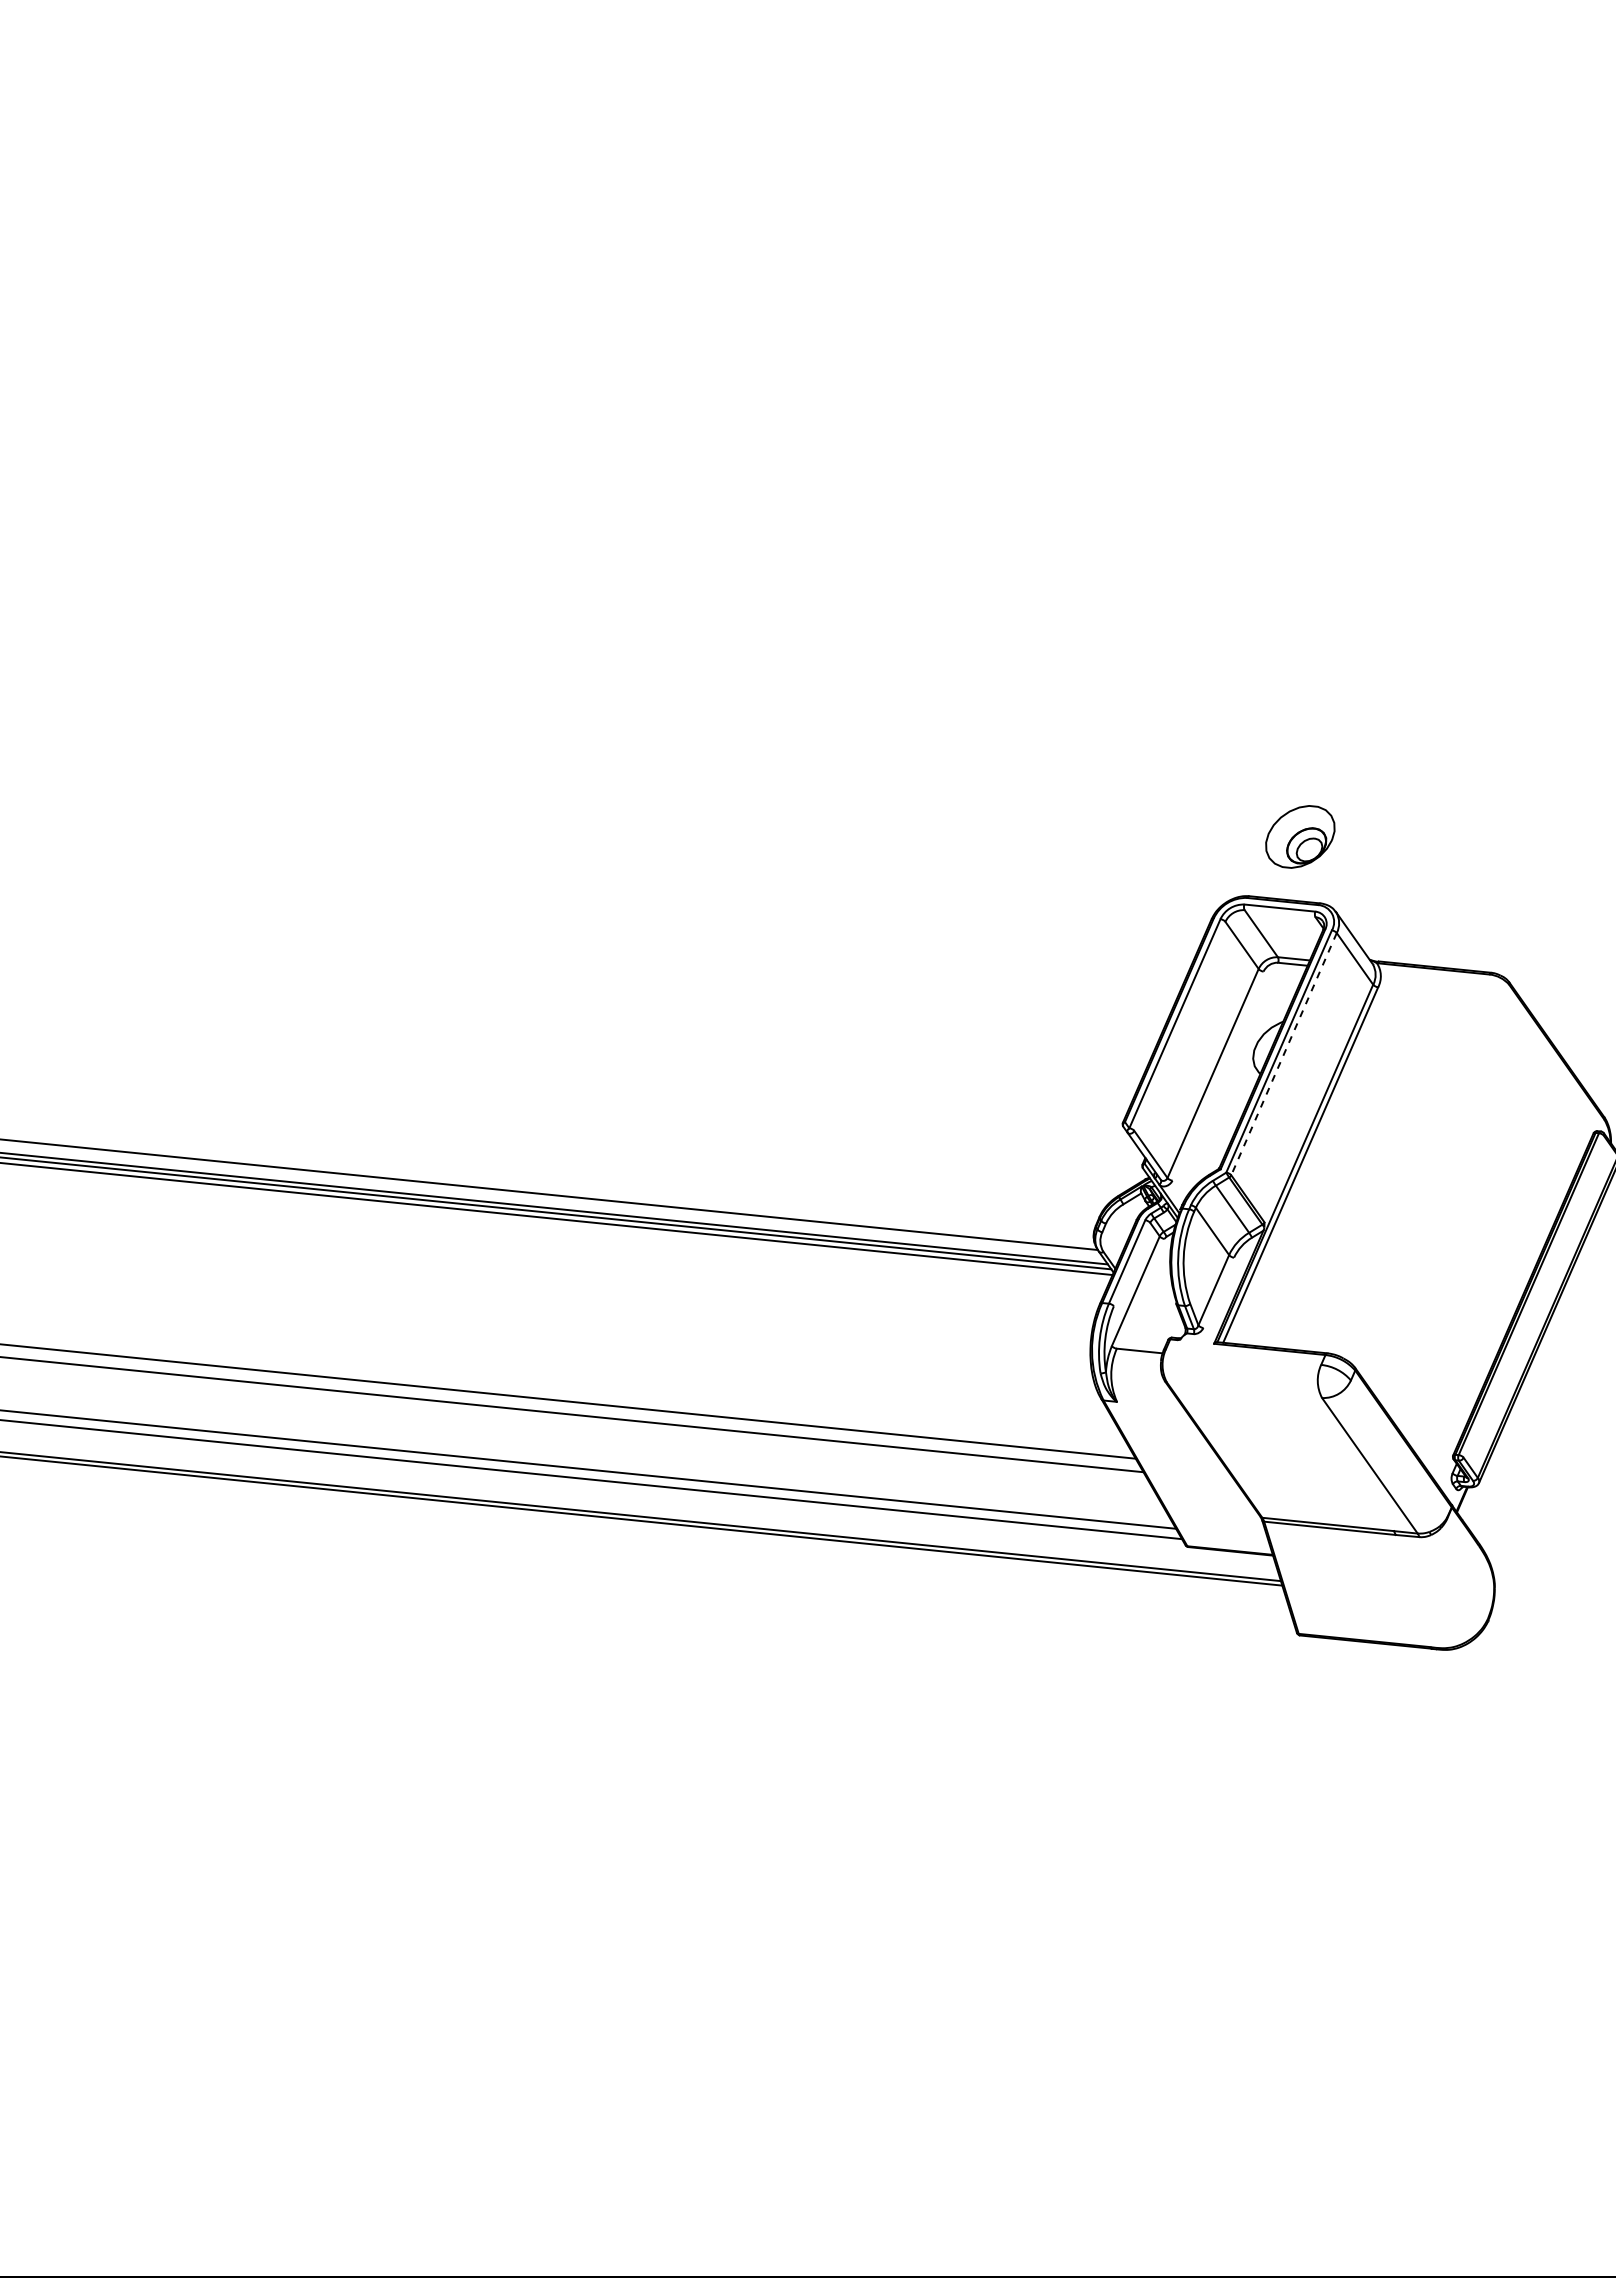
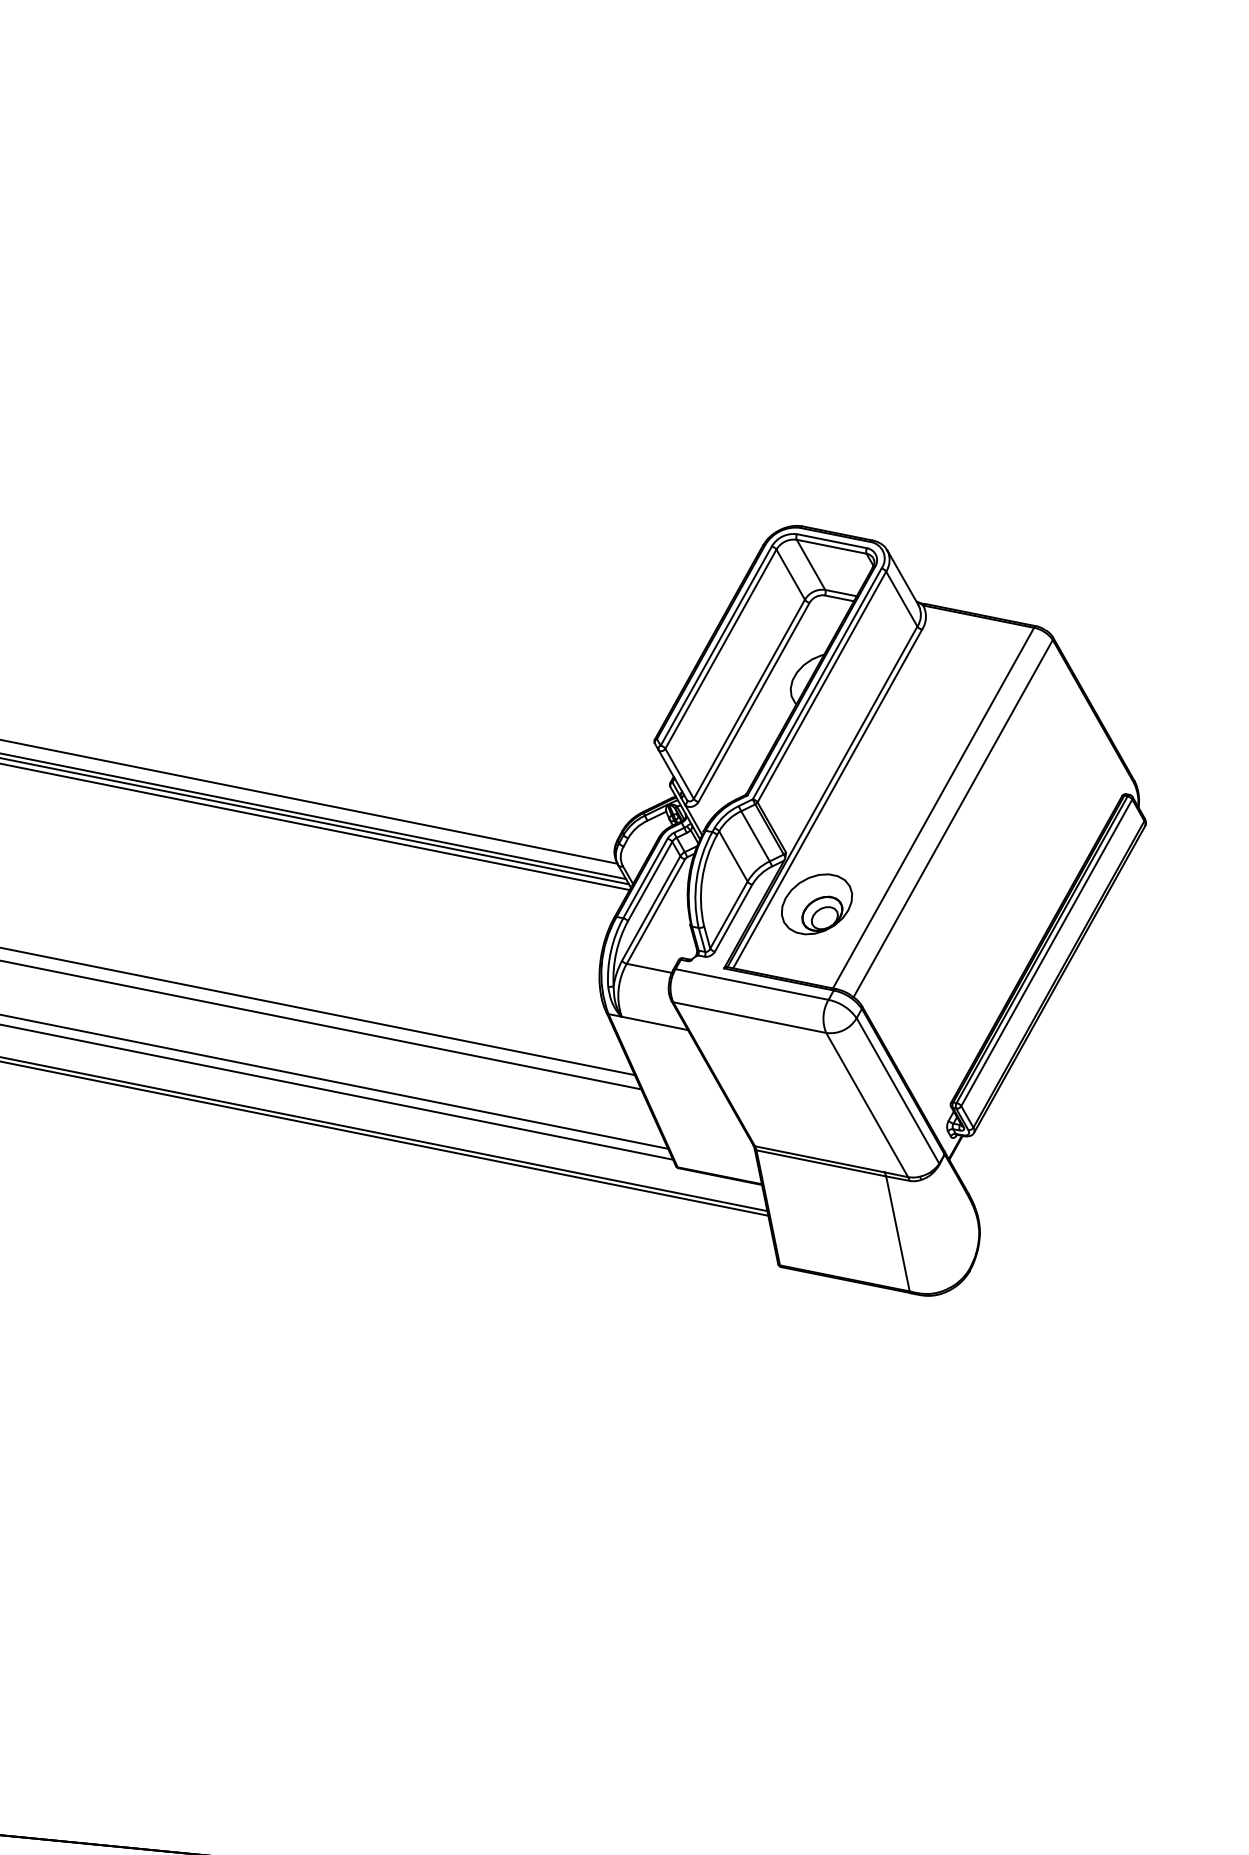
part: (1300, 836) -> (817, 903), moved
line: (1279, 913) -> (831, 546), added
line: (1179, 1025) -> (720, 648), added
line: (1283, 1054) -> (821, 687), dashed -> solid
line: (1217, 1075) -> (753, 701), added
line: (1406, 1163) -> (933, 807), added
line: (1427, 1171) -> (953, 817), added
line: (1131, 1264) -> (649, 881), added
line: (1218, 1292) -> (733, 917), added
line: (1140, 1293) -> (655, 911), added
line: (1533, 1296) -> (1046, 952), added
line: (1243, 1356) -> (752, 983), added
line: (1244, 1390) -> (749, 1017), added
line: (1150, 1404) -> (654, 1022), added
line: (1399, 1448) -> (898, 1090), added
line: (1412, 1590) -> (897, 1233), added

